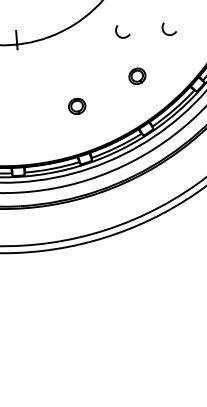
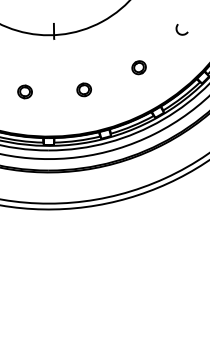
curve: (118, 34) -> (139, 31), removed
part: (136, 76) -> (138, 67), moved
part: (77, 105) -> (84, 89), moved

